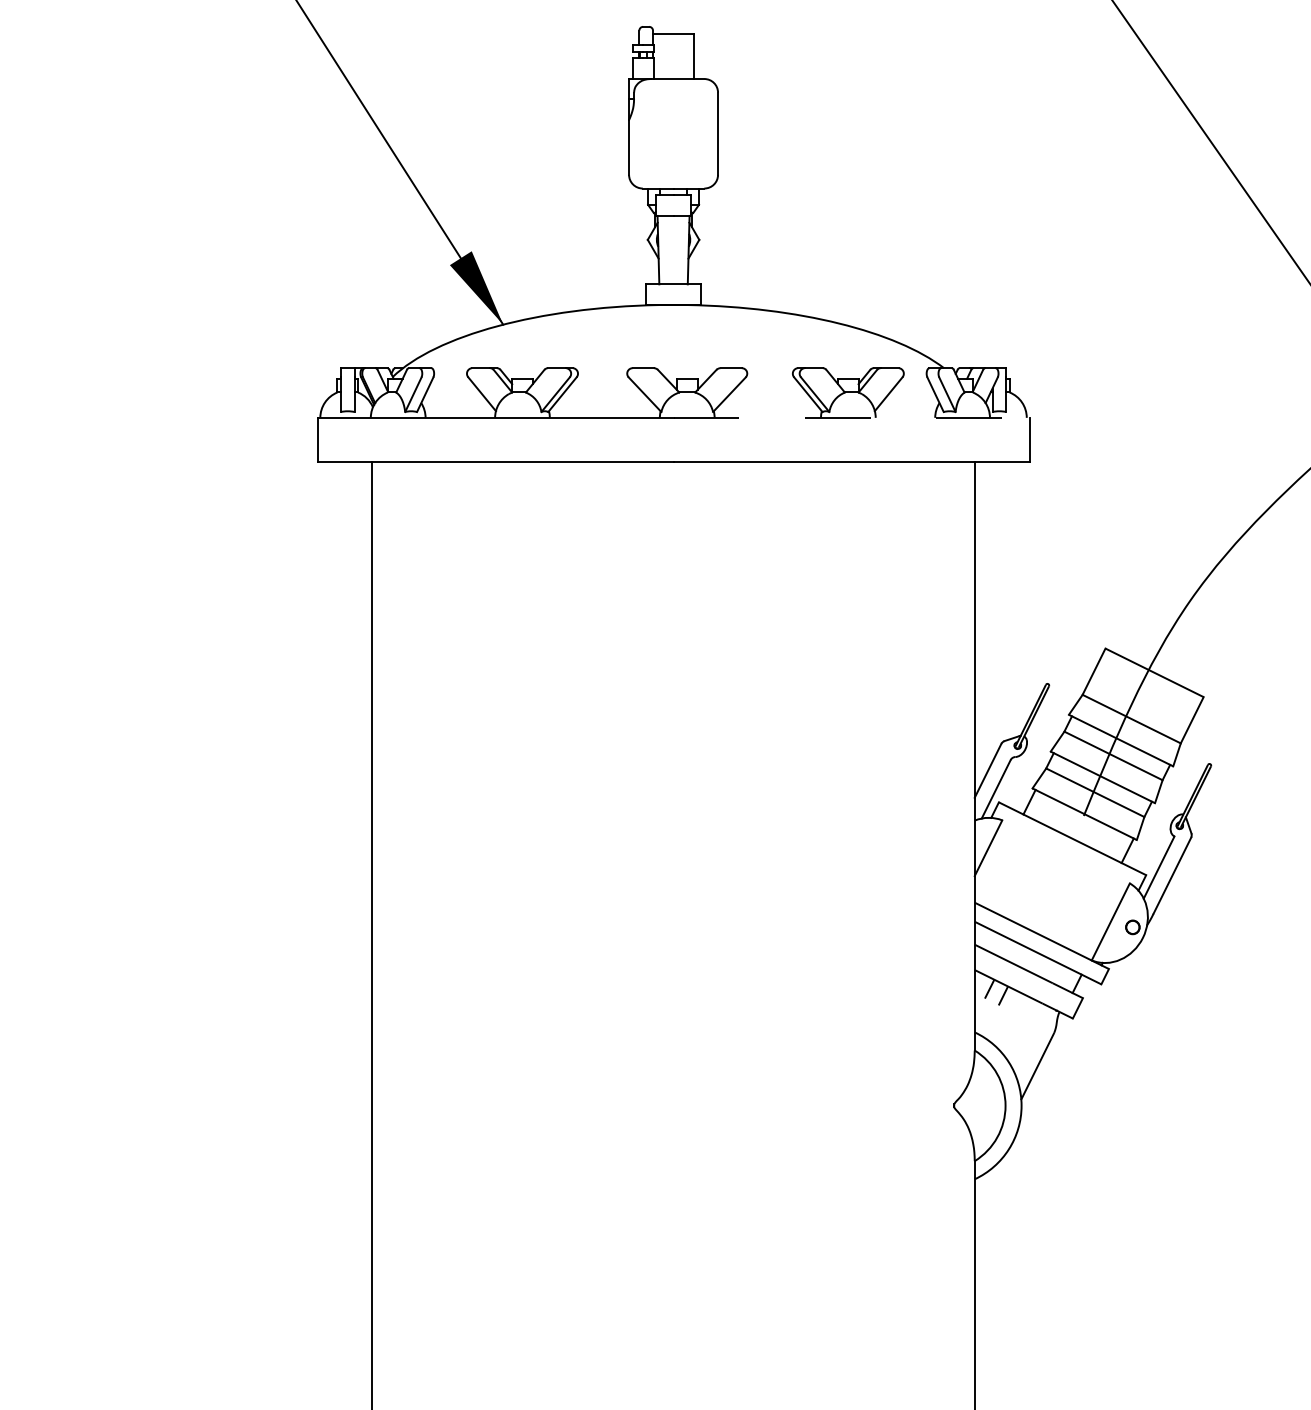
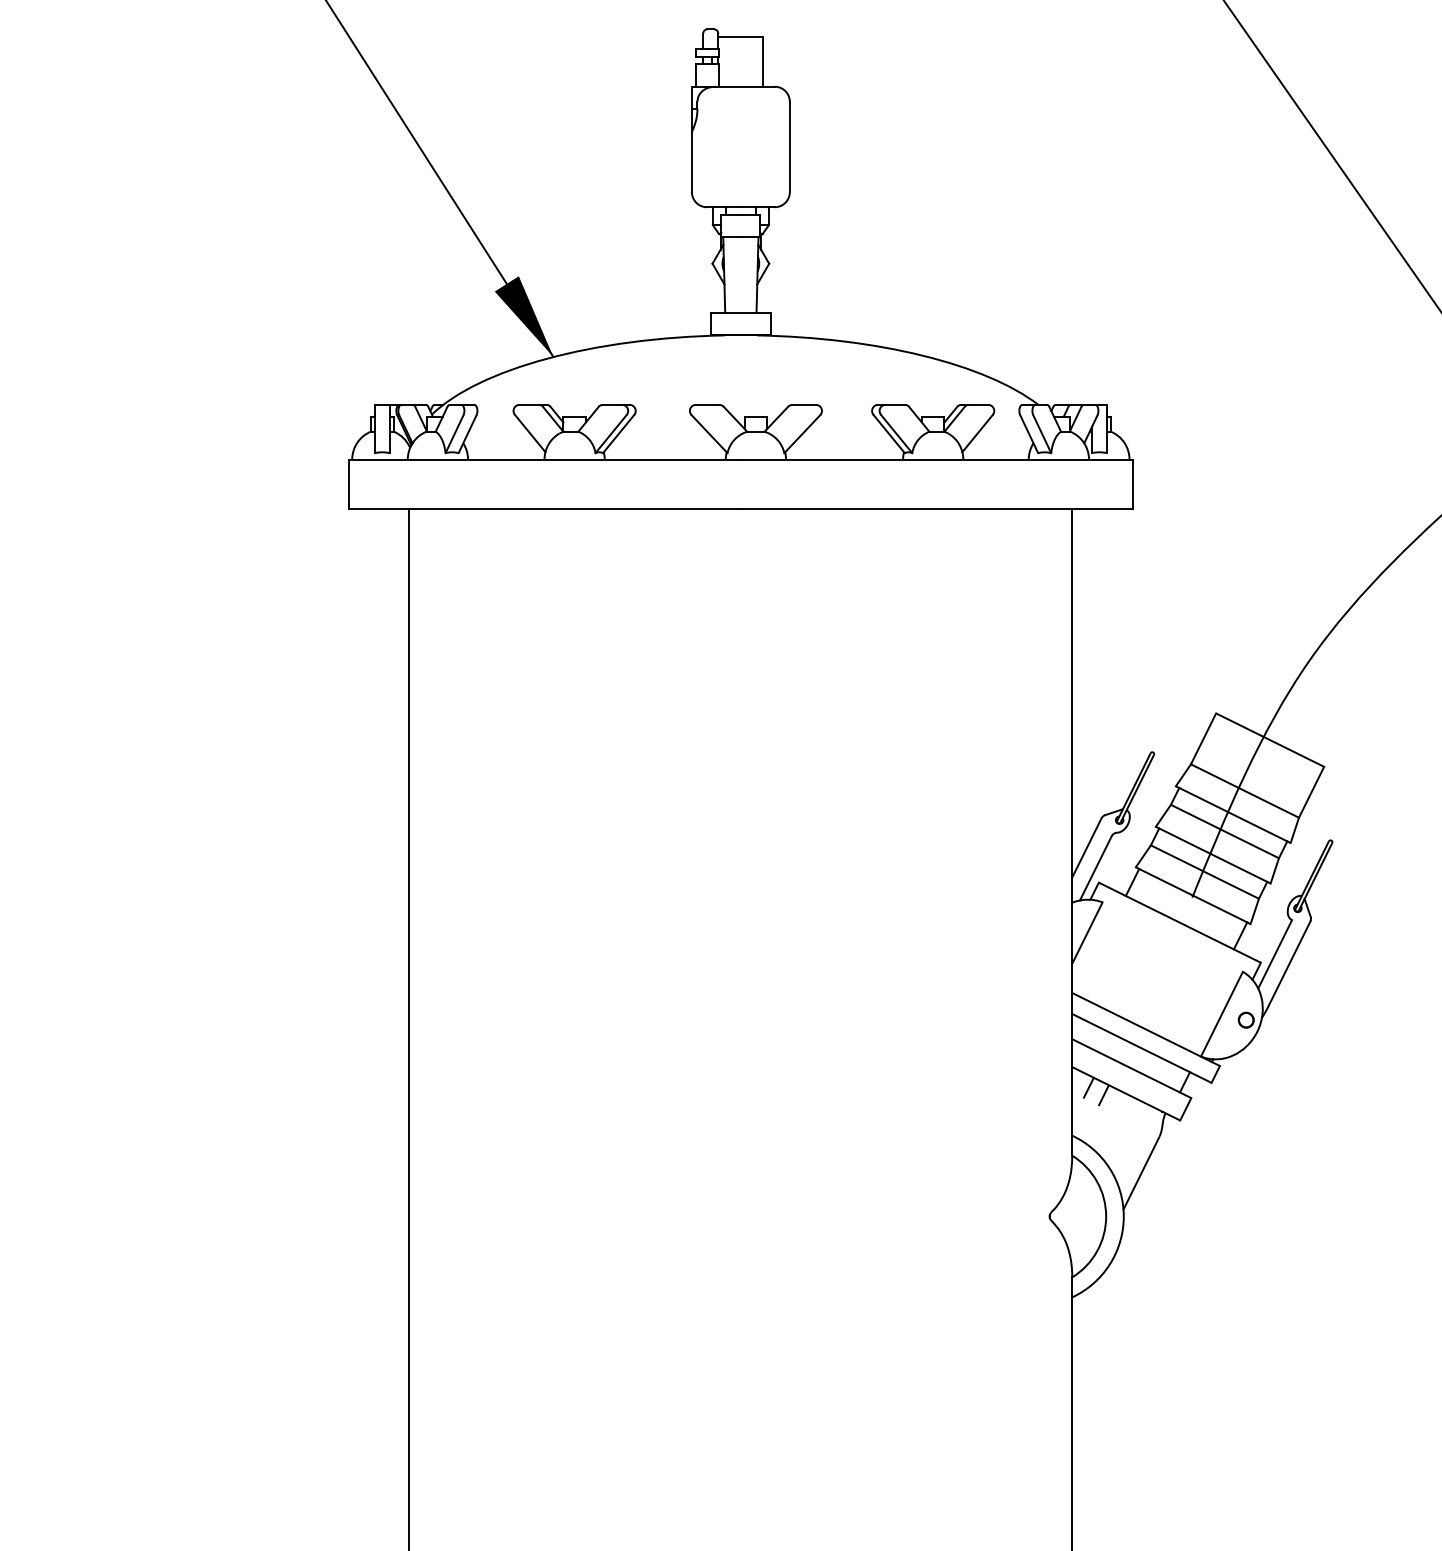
line: (851, 417) -> (936, 459), dashed -> solid

